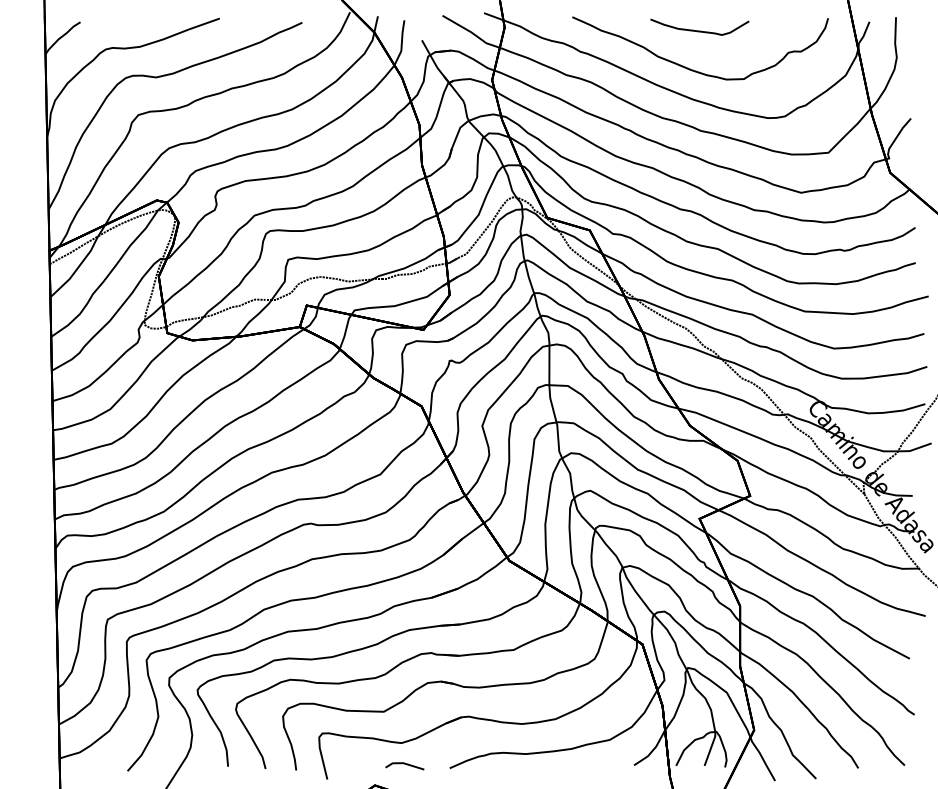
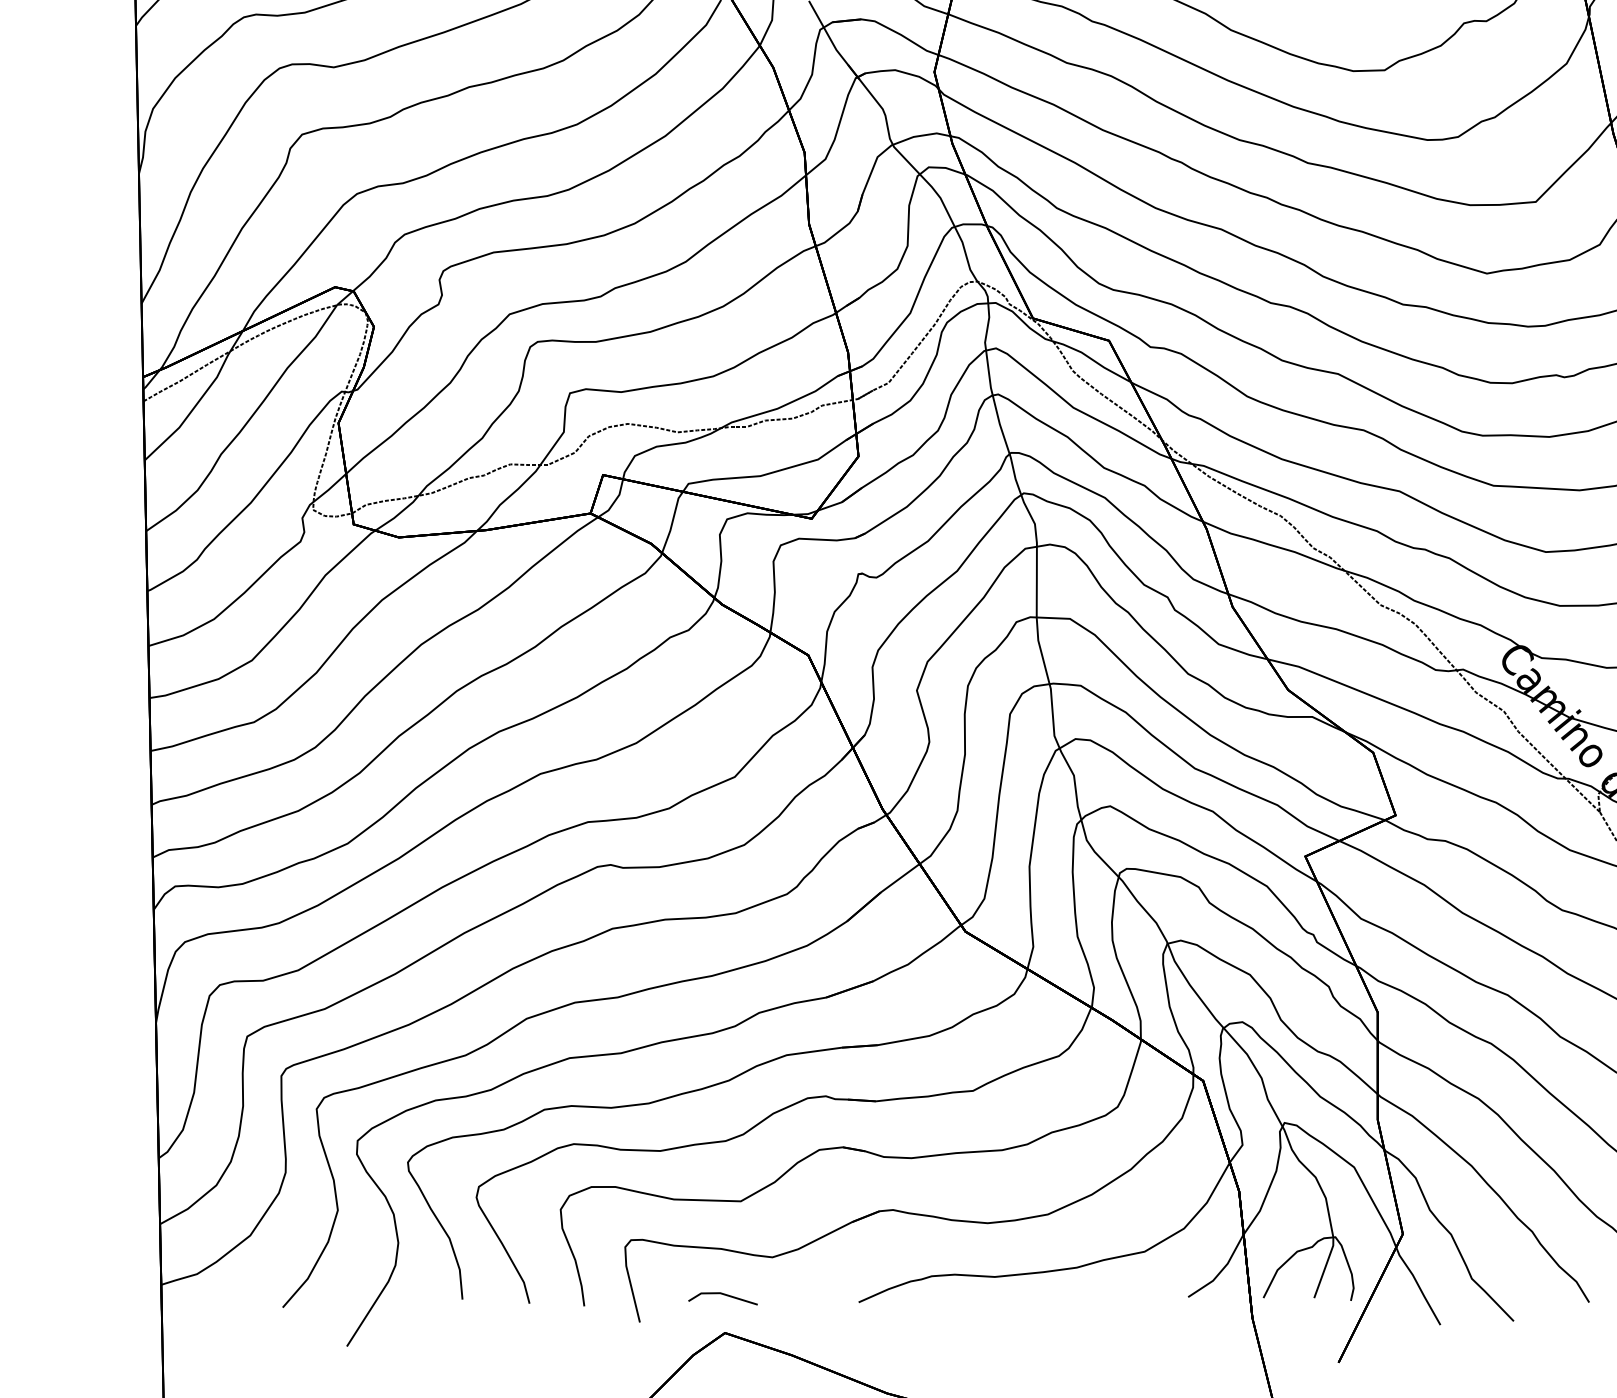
line: (404, 764) -> (722, 1295), moved

